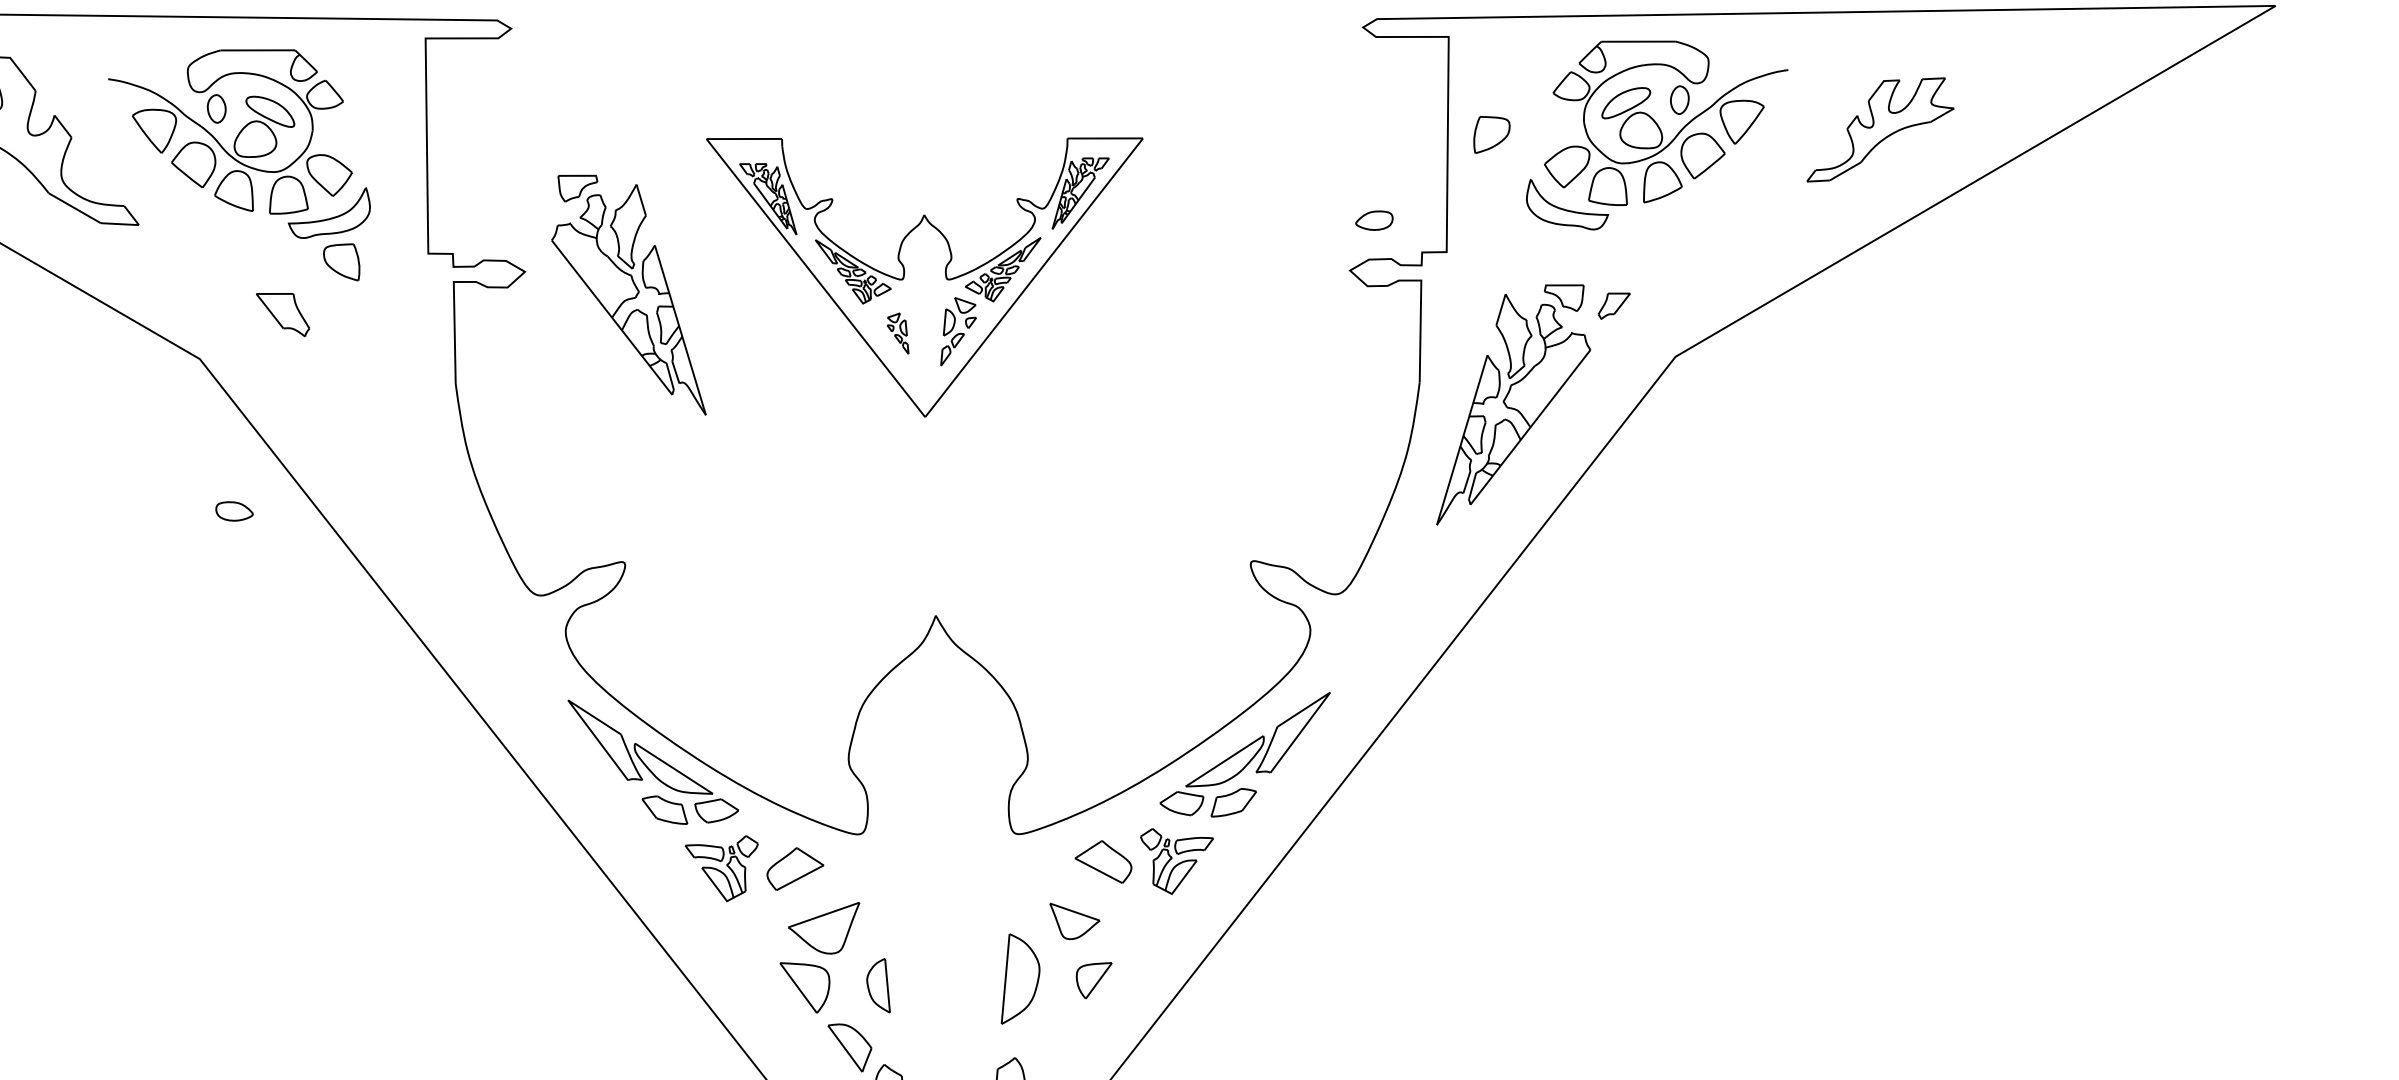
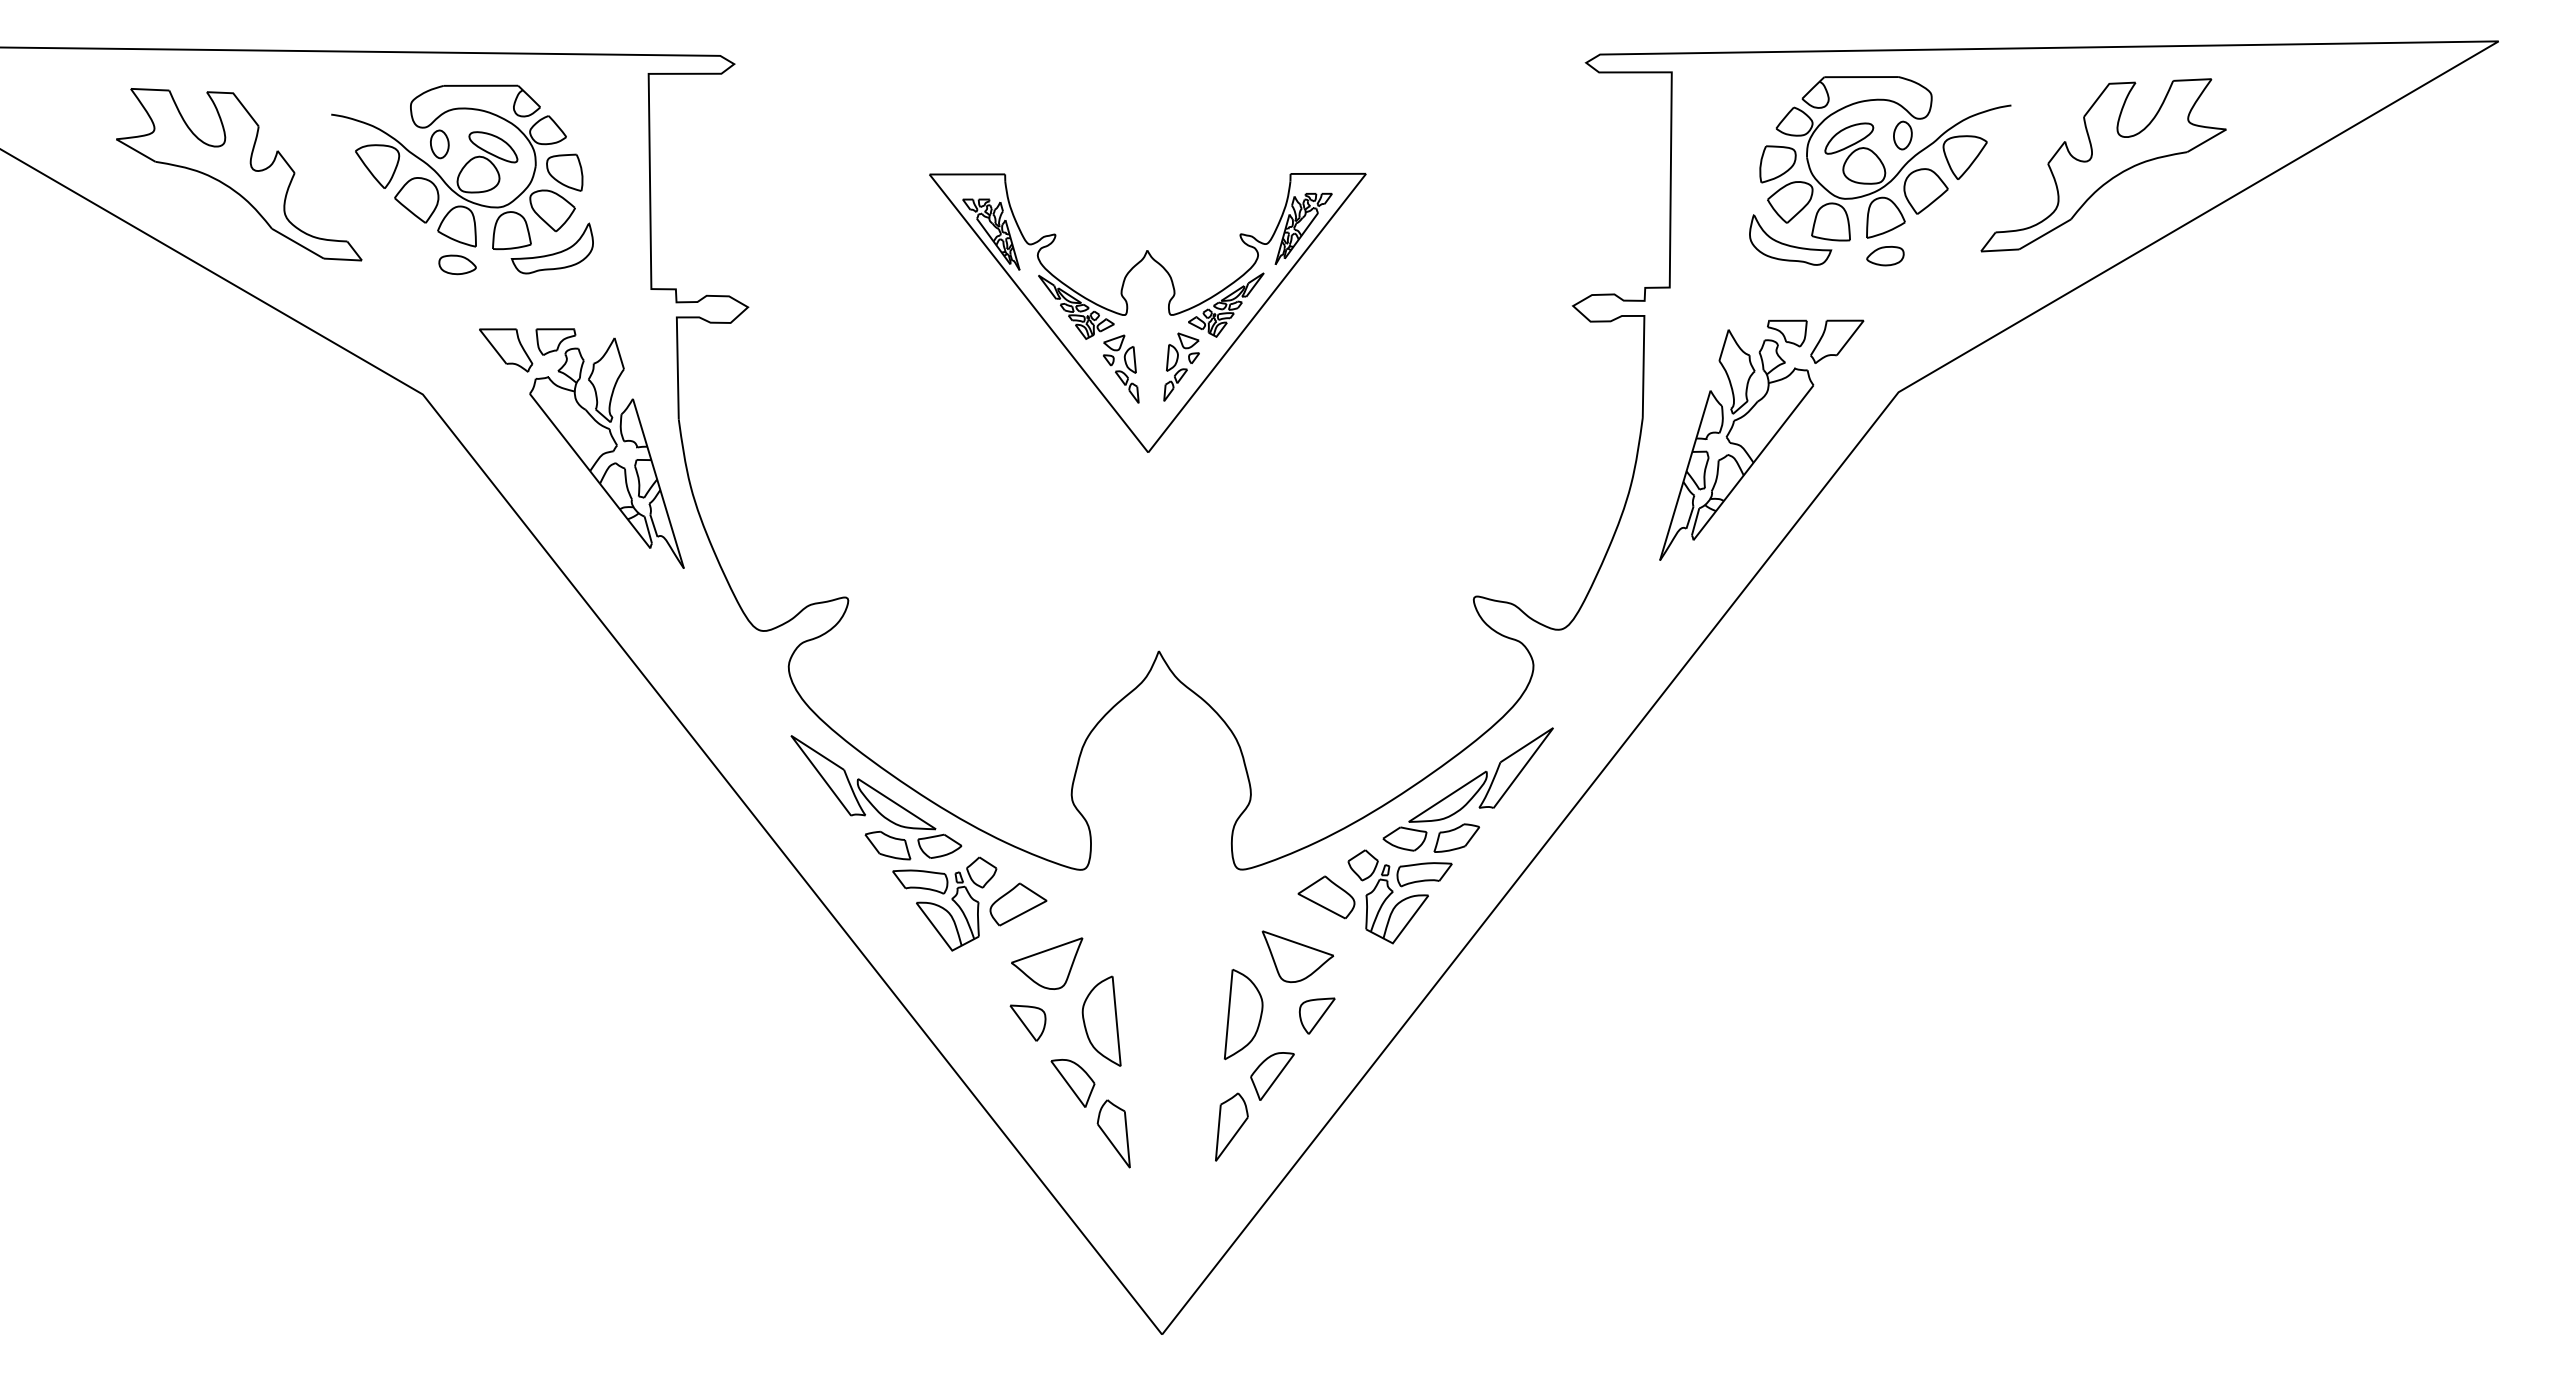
part: (1880, 130) -> (2103, 165), size x1.67
part: (1491, 135) -> (1777, 164), moved
part: (1374, 221) -> (1885, 256), moved
part: (341, 262) -> (564, 172), moved
part: (628, 295) -> (606, 448), moved
part: (1614, 306) -> (1837, 341), size x1.67
part: (897, 333) -> (1120, 368), size x1.67
part: (234, 511) -> (457, 264), moved
part: (1176, 861) -> (1399, 896), size x1.43
part: (721, 868) -> (944, 903), size x1.43
part: (1074, 921) -> (1297, 956), size x1.43
part: (878, 985) -> (1101, 1020), size x1.67
part: (804, 987) -> (1027, 1022), size x0.71
part: (1049, 1041) -> (1272, 1076), added

